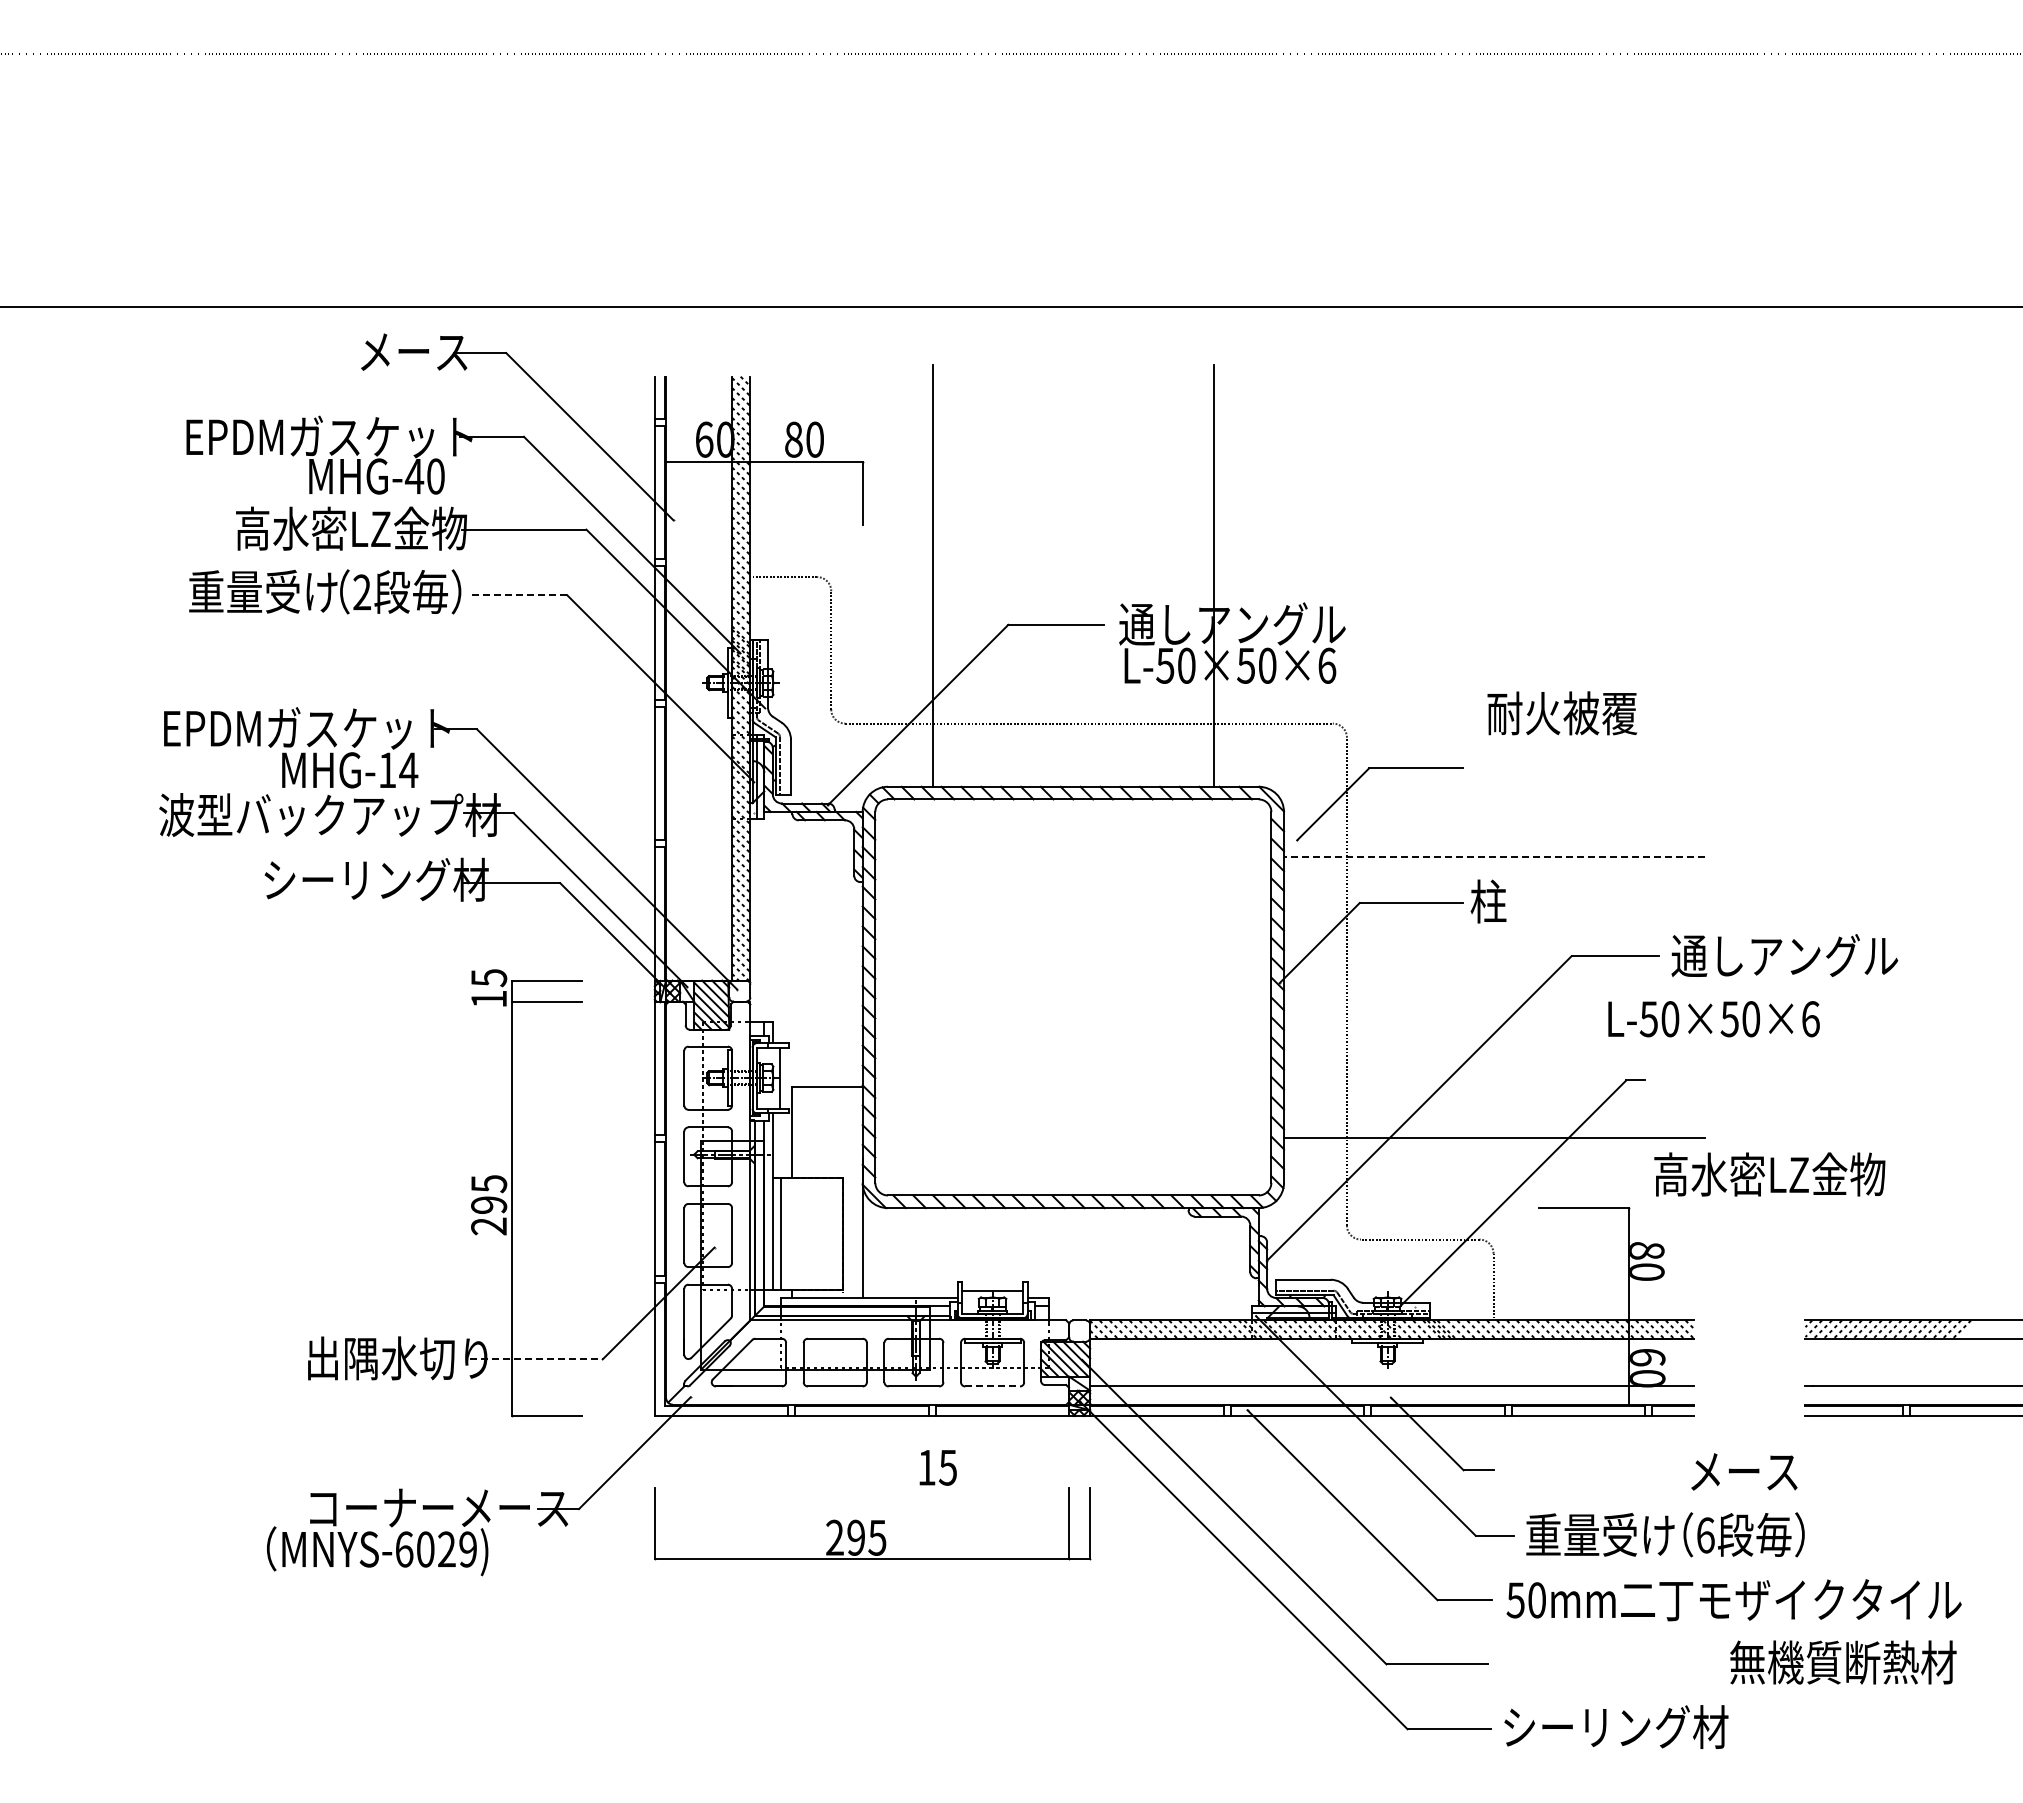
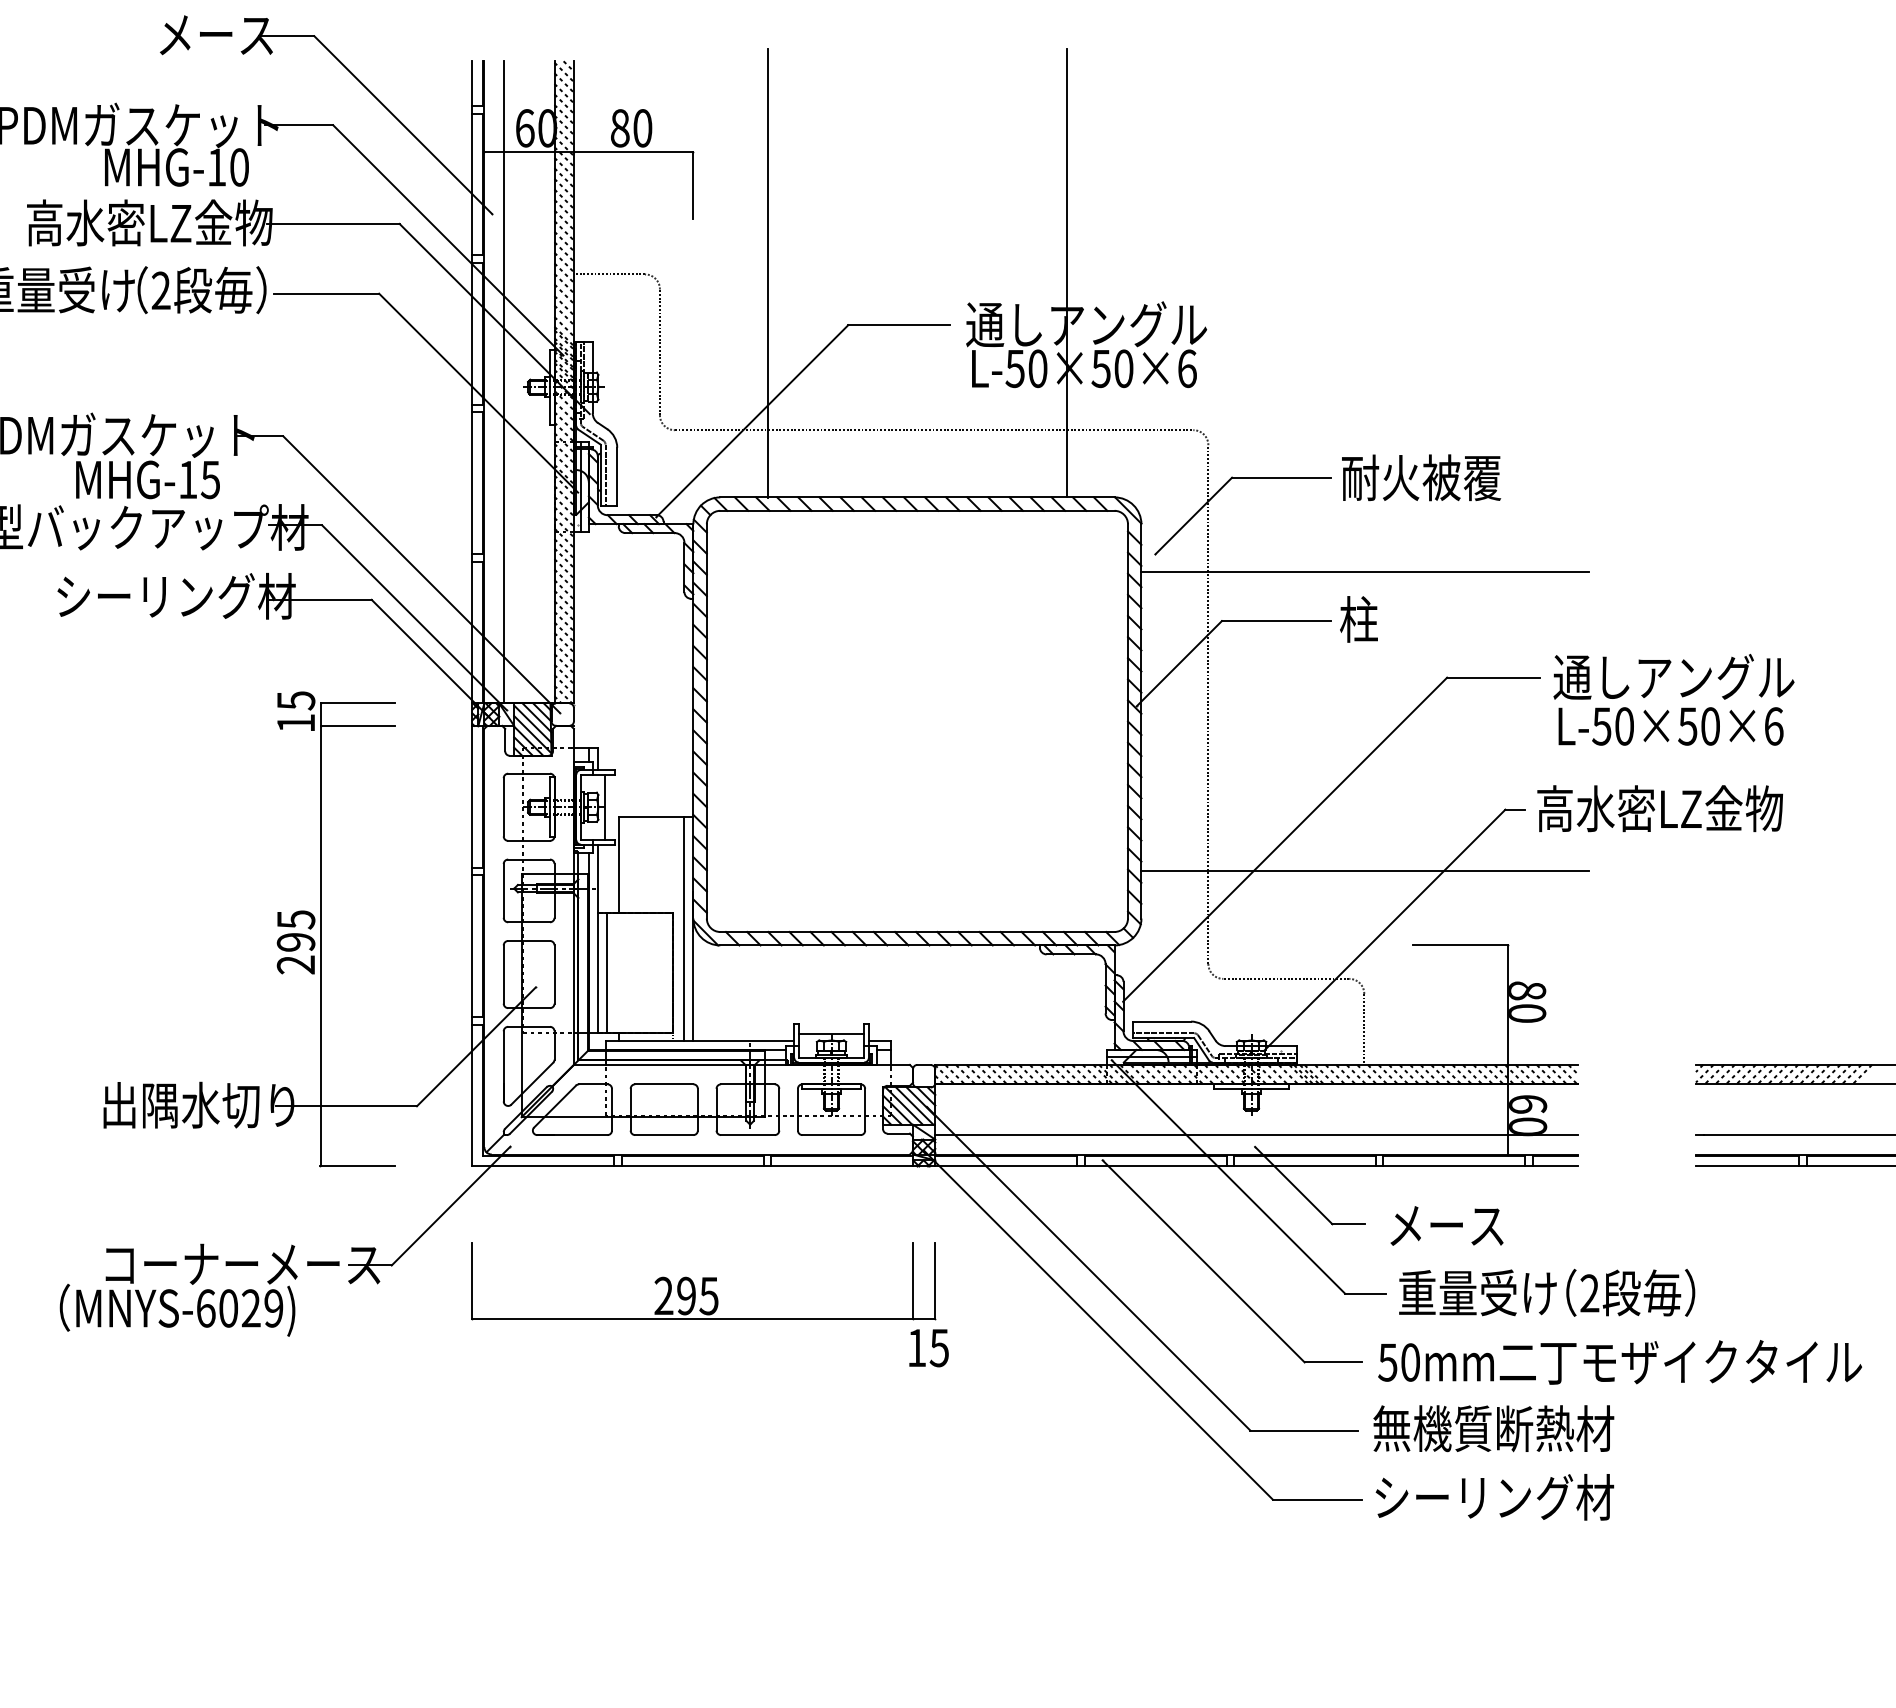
text: (414, 476) -> (216, 167), MHG-40 -> MHG-10
line: (517, 595) -> (326, 293), dashed -> solid
line: (684, 678) -> (503, 382), added
text: (1562, 713) -> (1421, 477), moved
text: (408, 770) -> (210, 480), MHG-14 -> MHG-15
line: (1494, 857) -> (1365, 572), dashed -> solid
text: (1713, 1019) -> (1670, 726), moved
text: (1769, 1174) -> (1659, 808), moved
line: (854, 1192) -> (684, 928), added
line: (536, 1359) -> (346, 1106), dashed -> solid
line: (993, 1386) -> (832, 1135), dashed -> solid
text: (937, 1467) -> (928, 1347), moved
text: (1744, 1471) -> (1447, 1225), moved
text: (1705, 1535) -> (1589, 1293), 6 -> 2
text: (1843, 1662) -> (1493, 1428), moved

